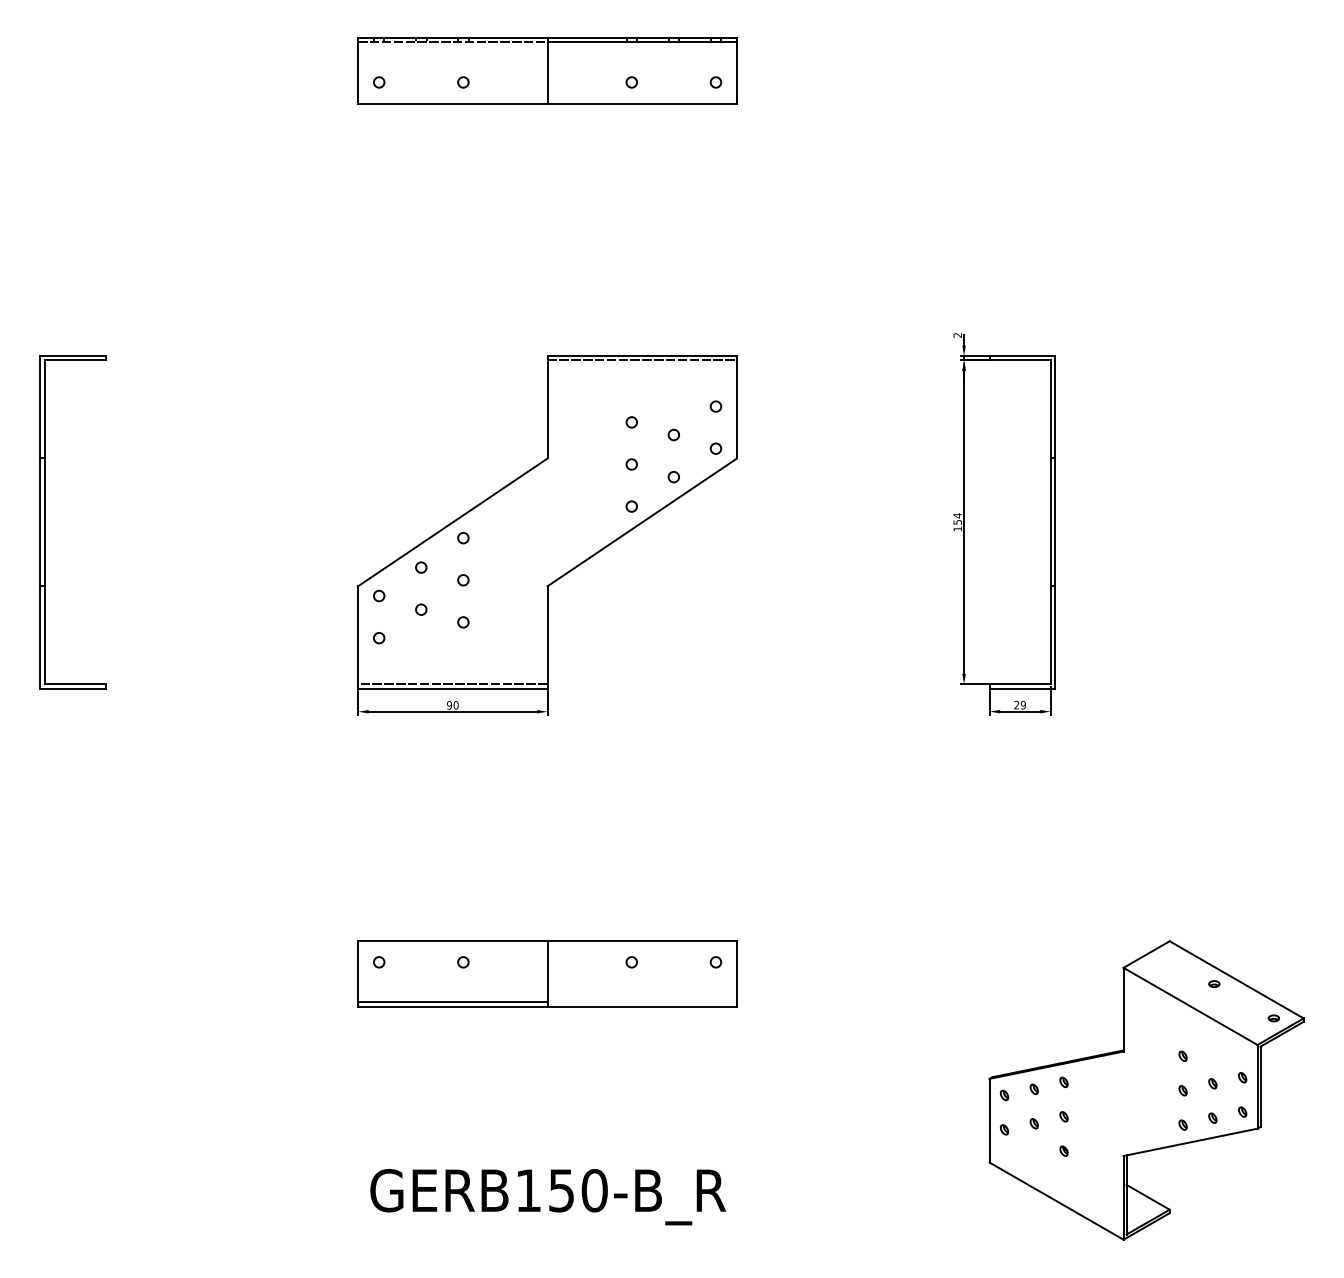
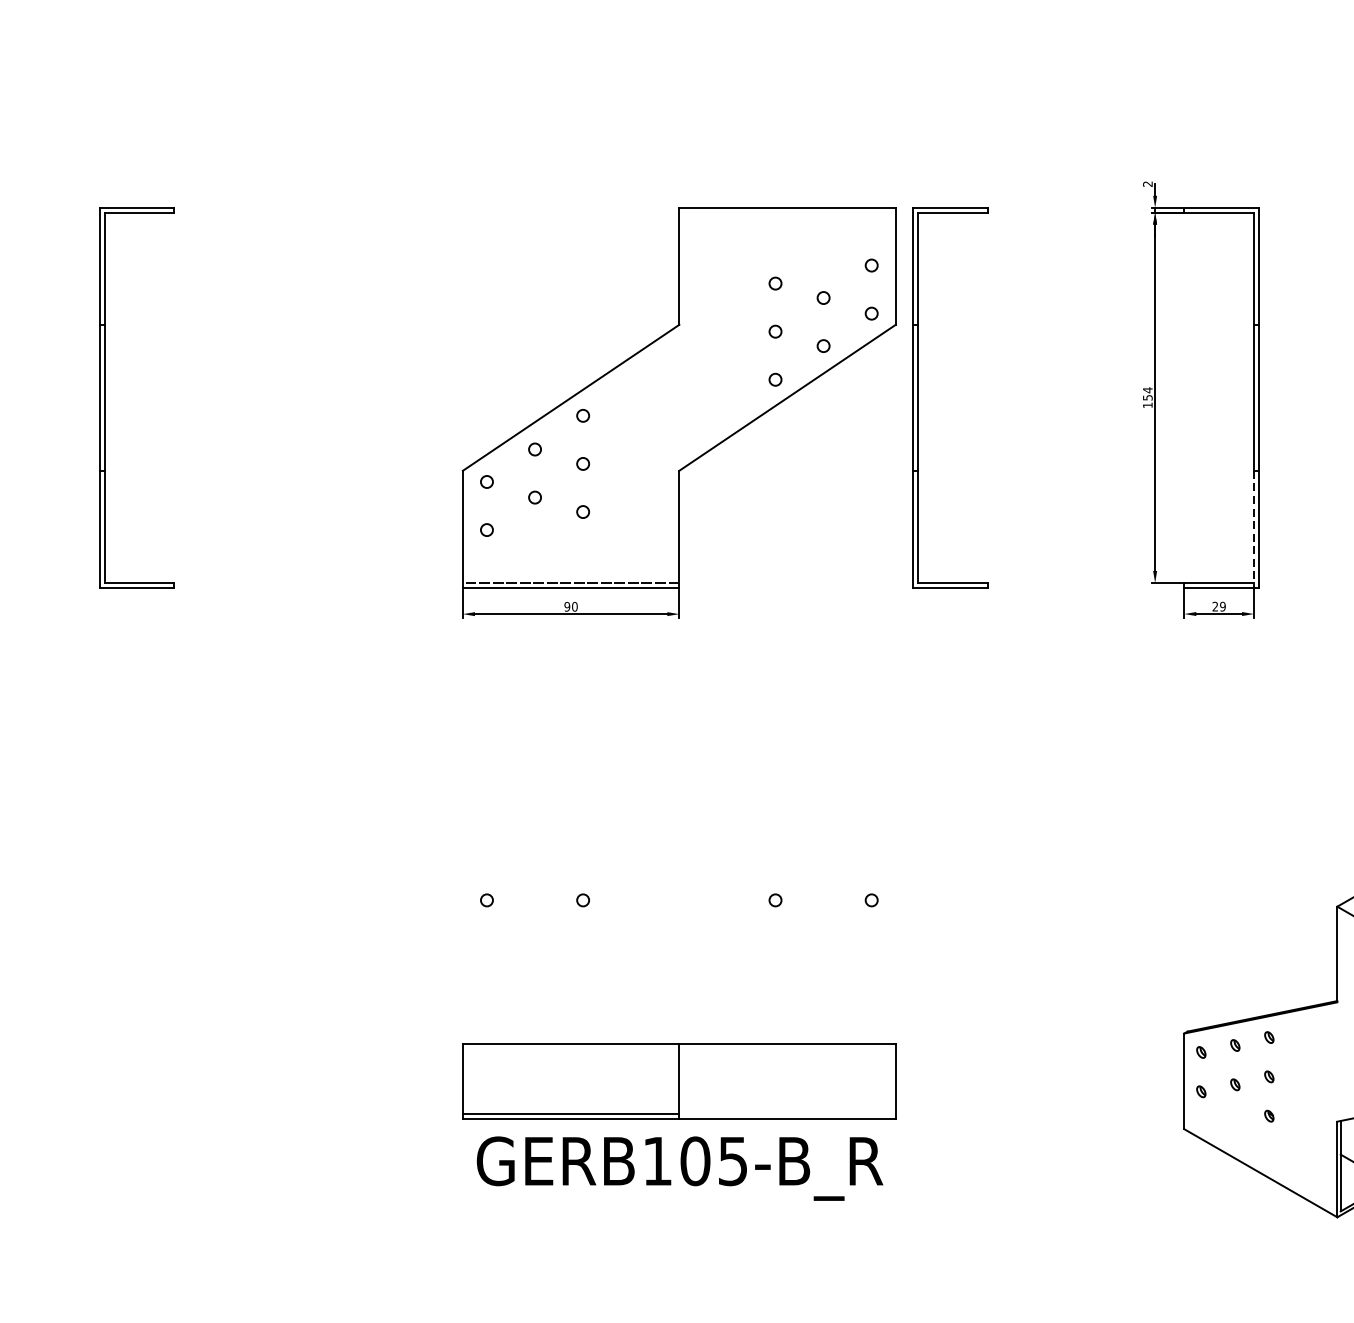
line: (642, 360) -> (787, 212), removed
part: (757, 522) -> (919, 397), added
line: (1050, 635) -> (1253, 527), solid -> dashed
part: (547, 973) -> (679, 1081), moved
text: (577, 1190) -> (713, 1161), GERB150-B_R -> GERB105-B_R

